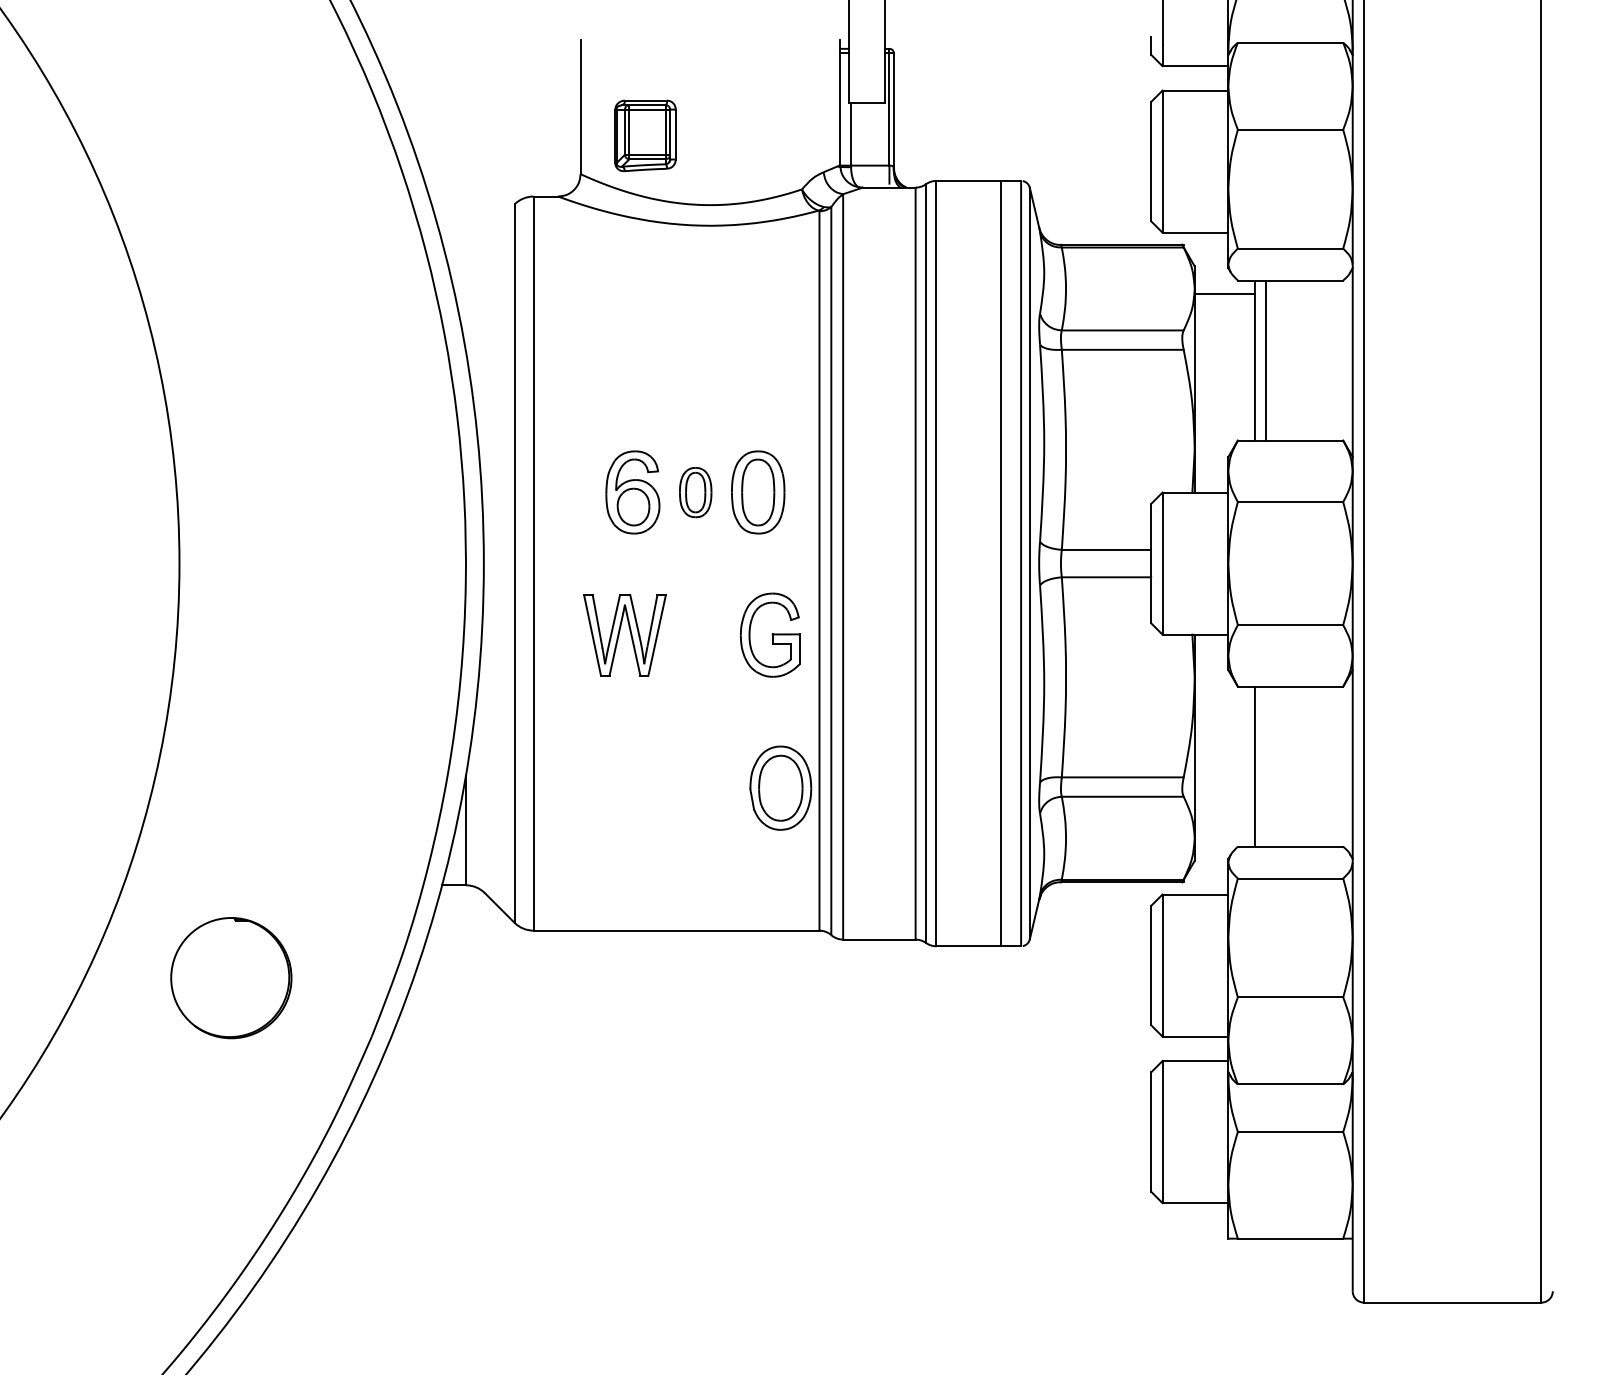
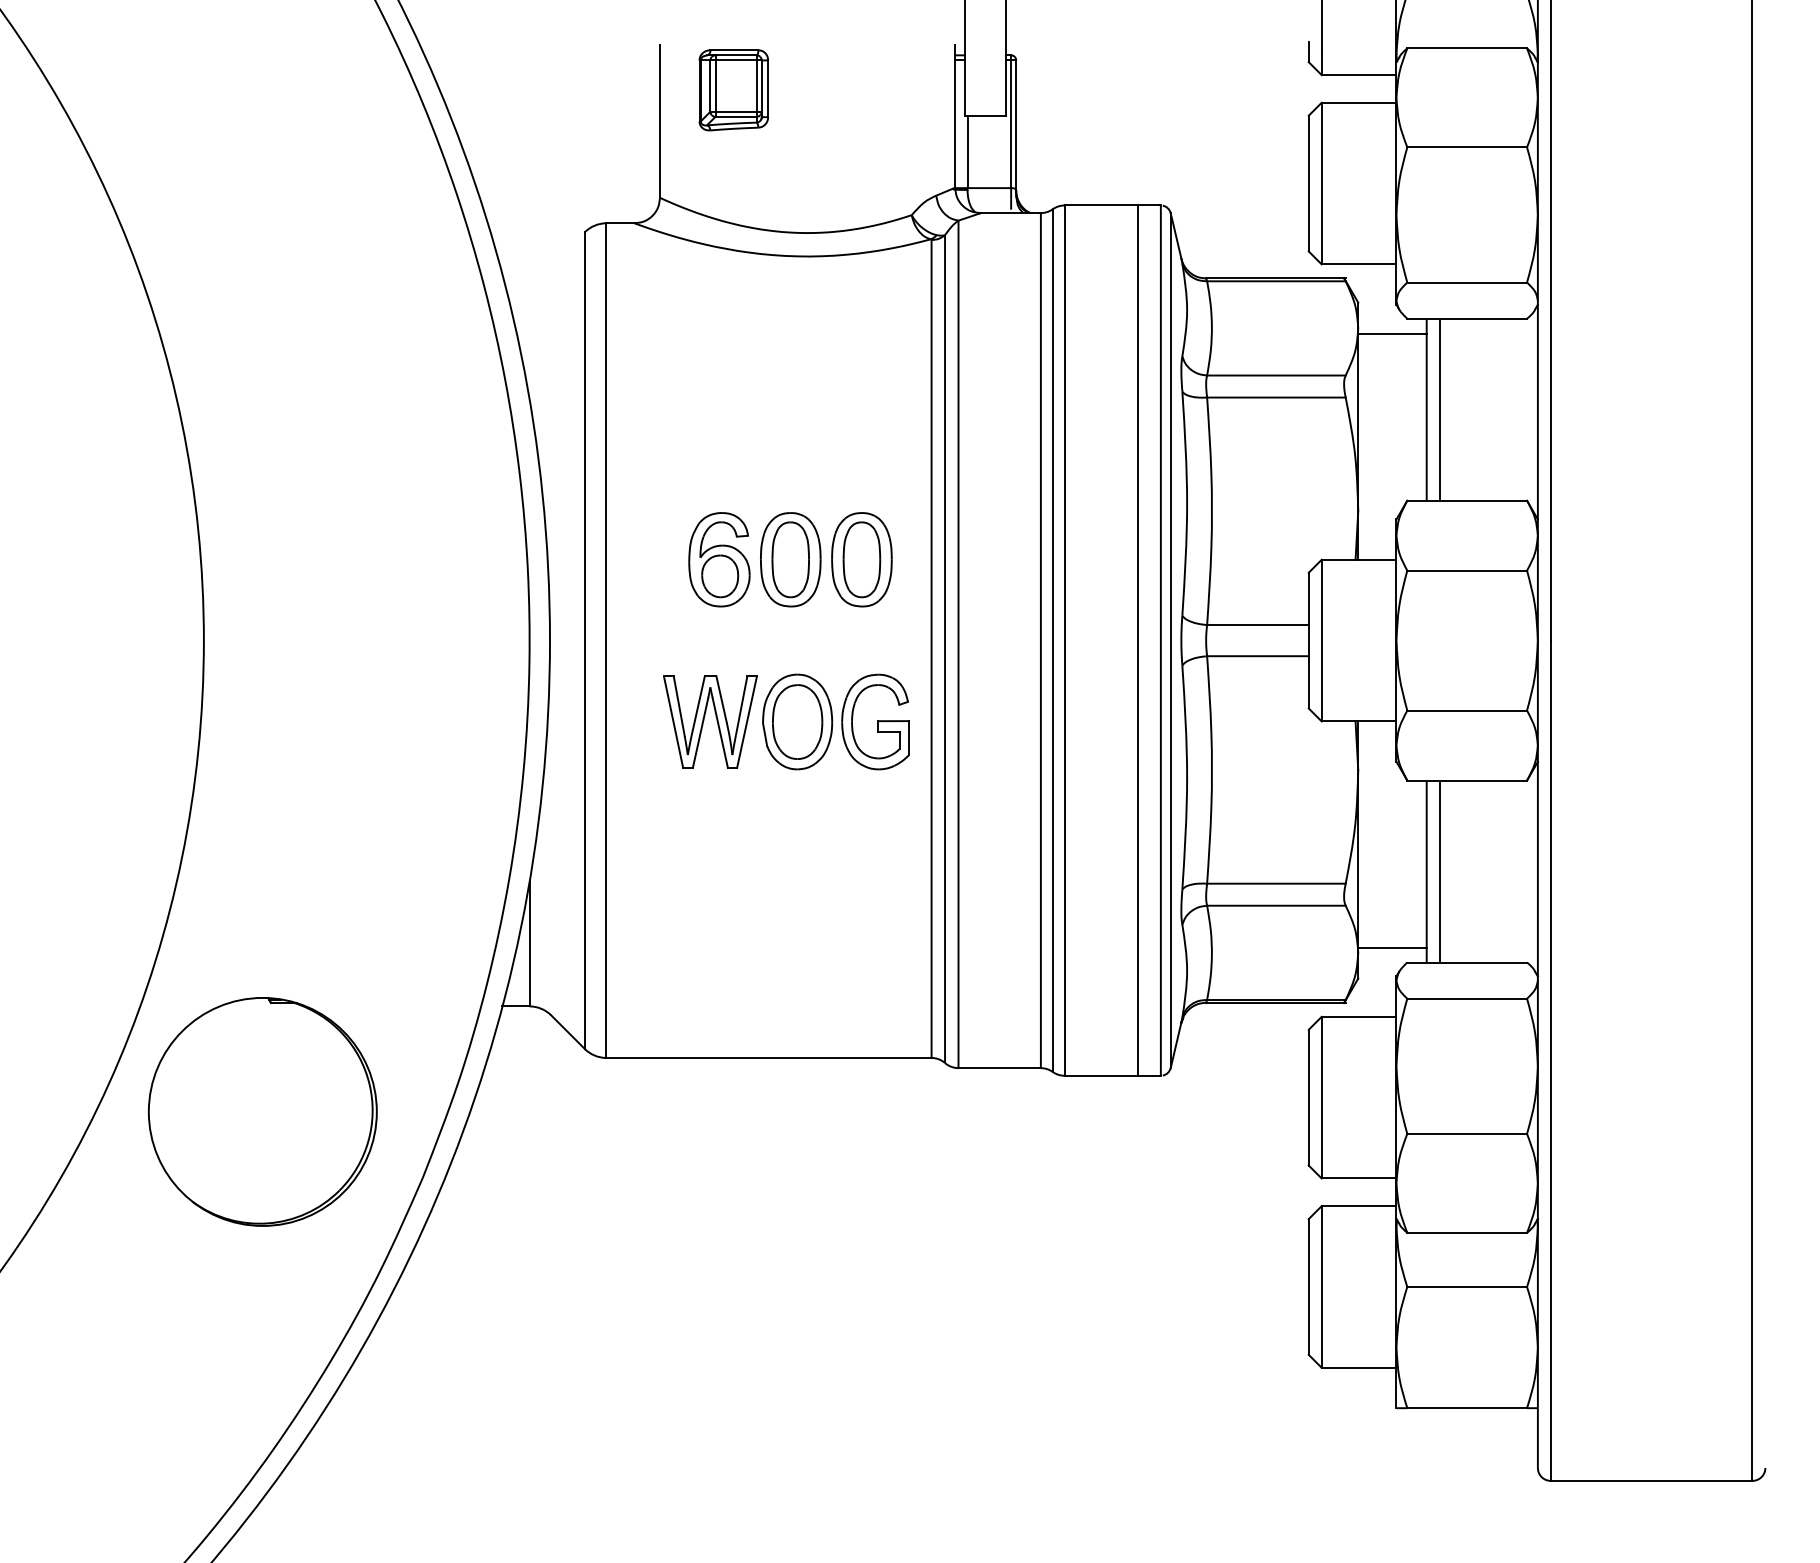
part: (645, 136) -> (733, 90), moved
part: (695, 492) -> (790, 559), size x1.67
line: (1266, 766) -> (1439, 871), added
part: (780, 787) -> (797, 721), moved
line: (1224, 833) -> (1392, 947), added
part: (231, 977) -> (262, 1111), size x1.67

